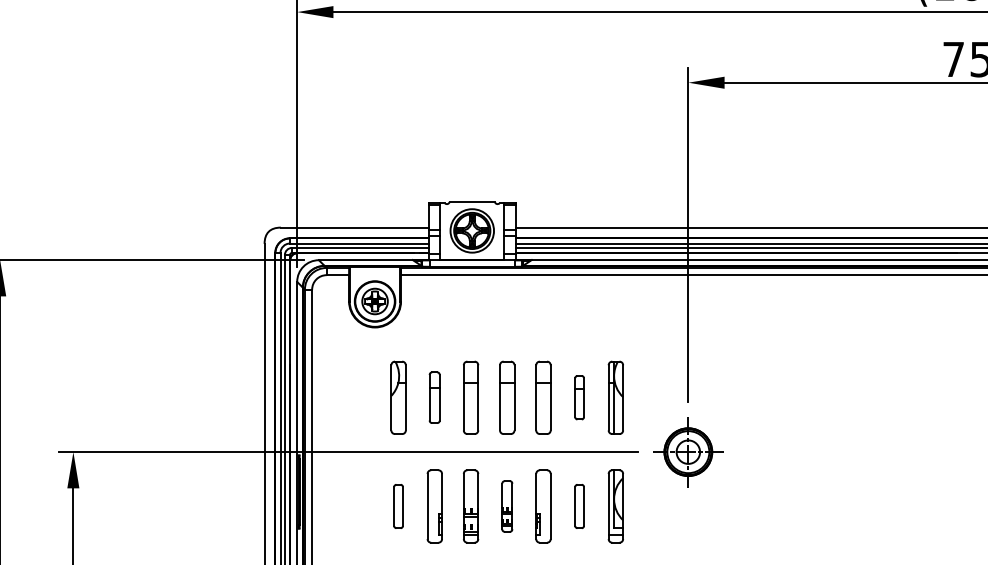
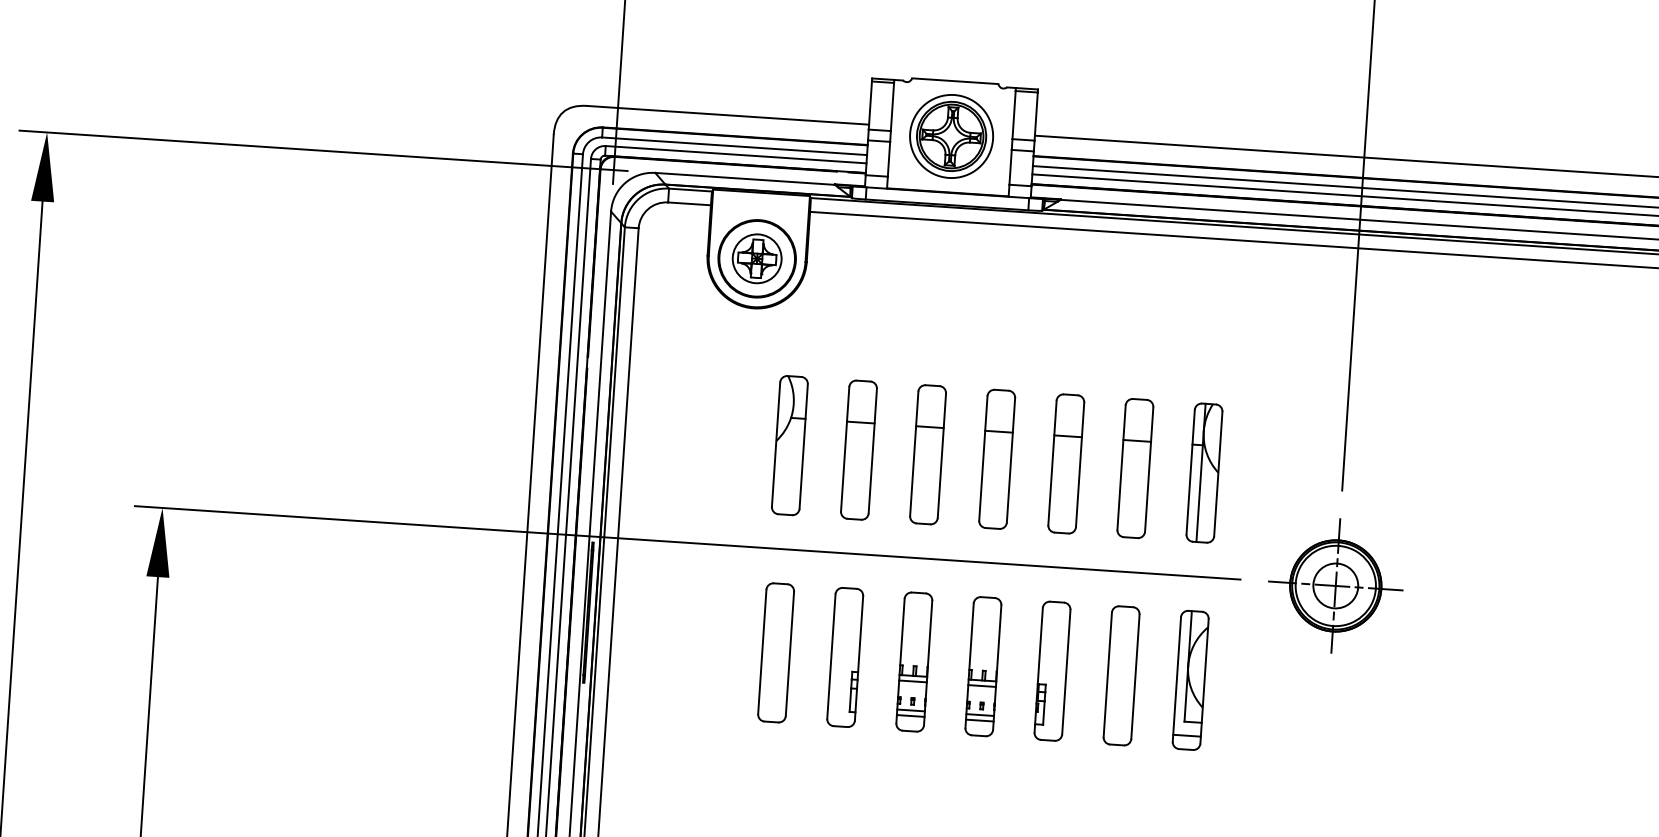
part: (434, 397) -> (858, 449), size x1.43
part: (579, 397) -> (1135, 467), size x1.67
part: (398, 506) -> (775, 652), size x1.67
part: (507, 506) -> (983, 666), size x1.43
part: (579, 506) -> (1121, 675), size x1.67

